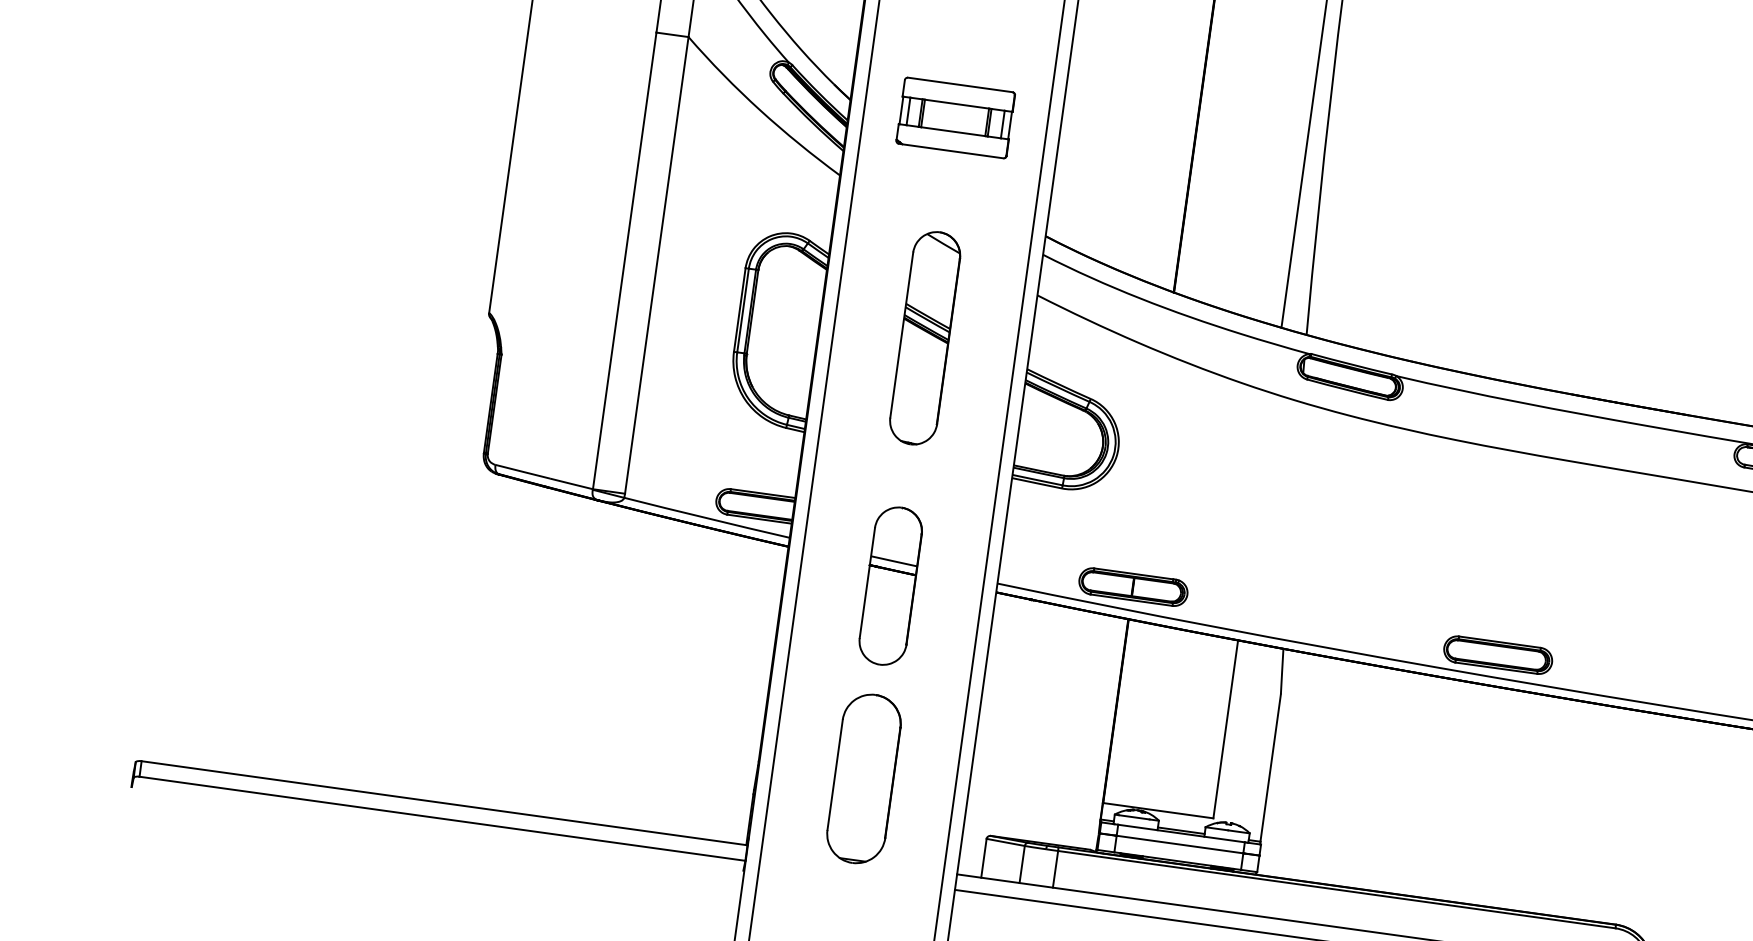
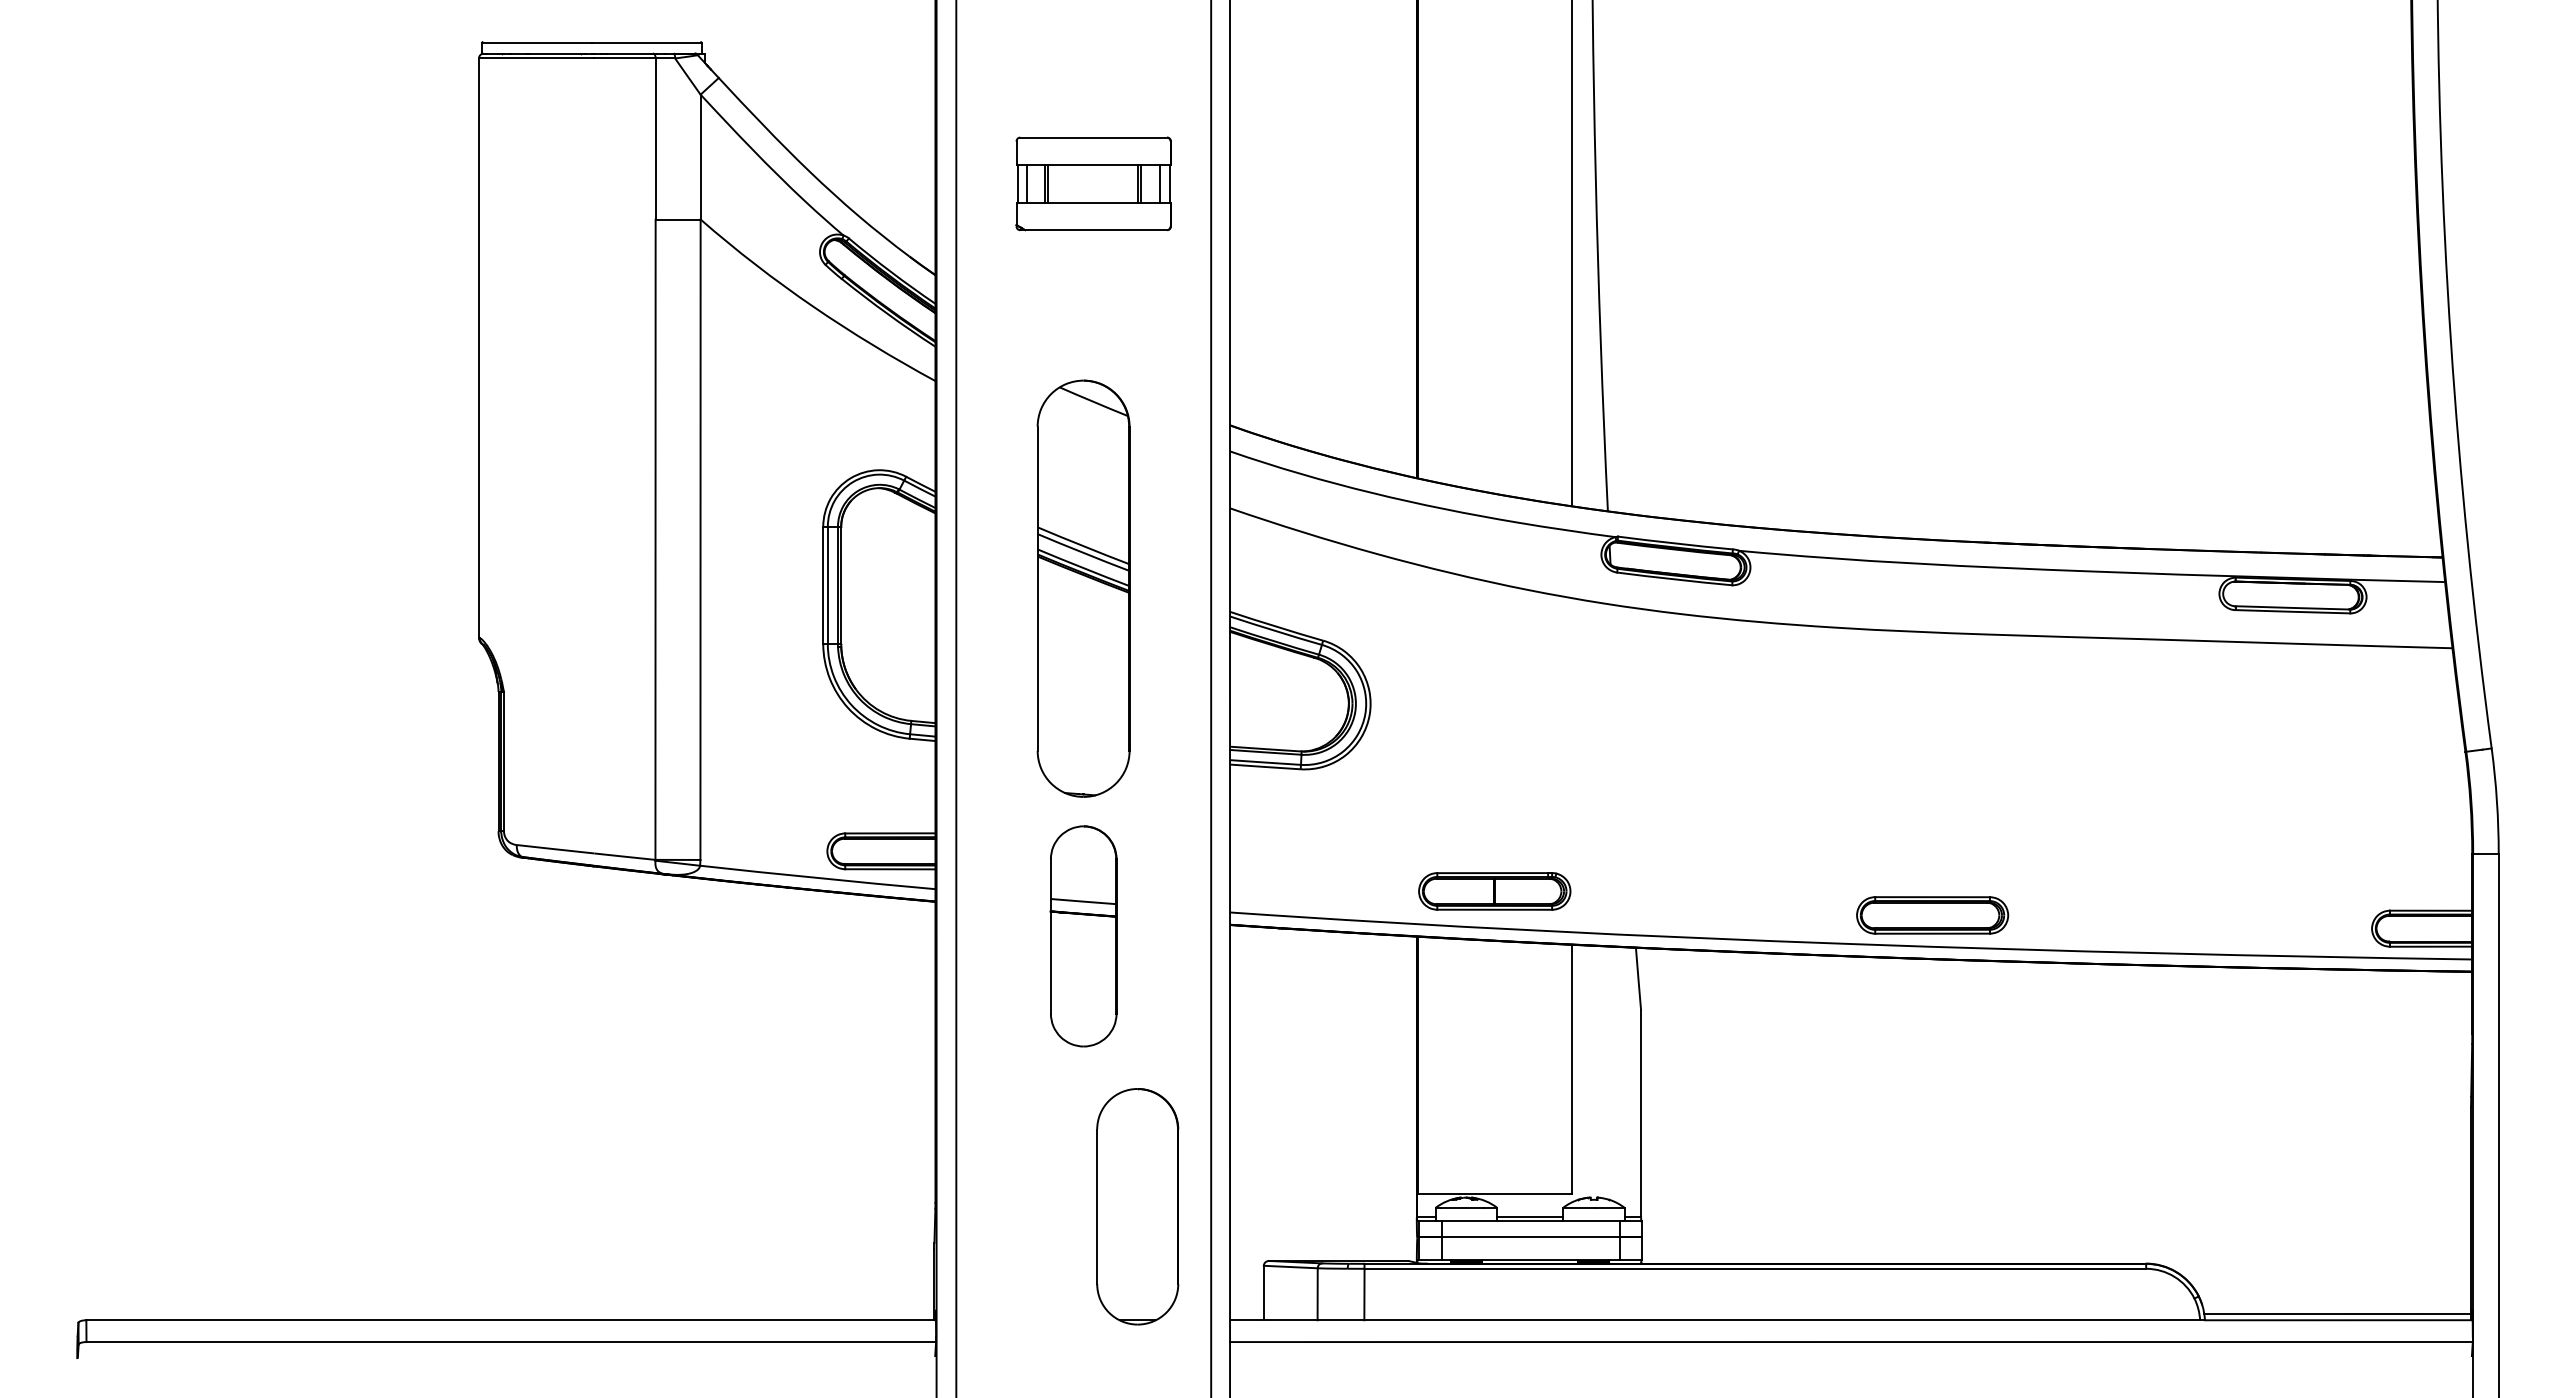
part: (955, 117) -> (1093, 183), moved
part: (925, 338) -> (1083, 588), size x1.4
part: (1133, 587) -> (1494, 891), moved
part: (863, 778) -> (1137, 1206), moved

